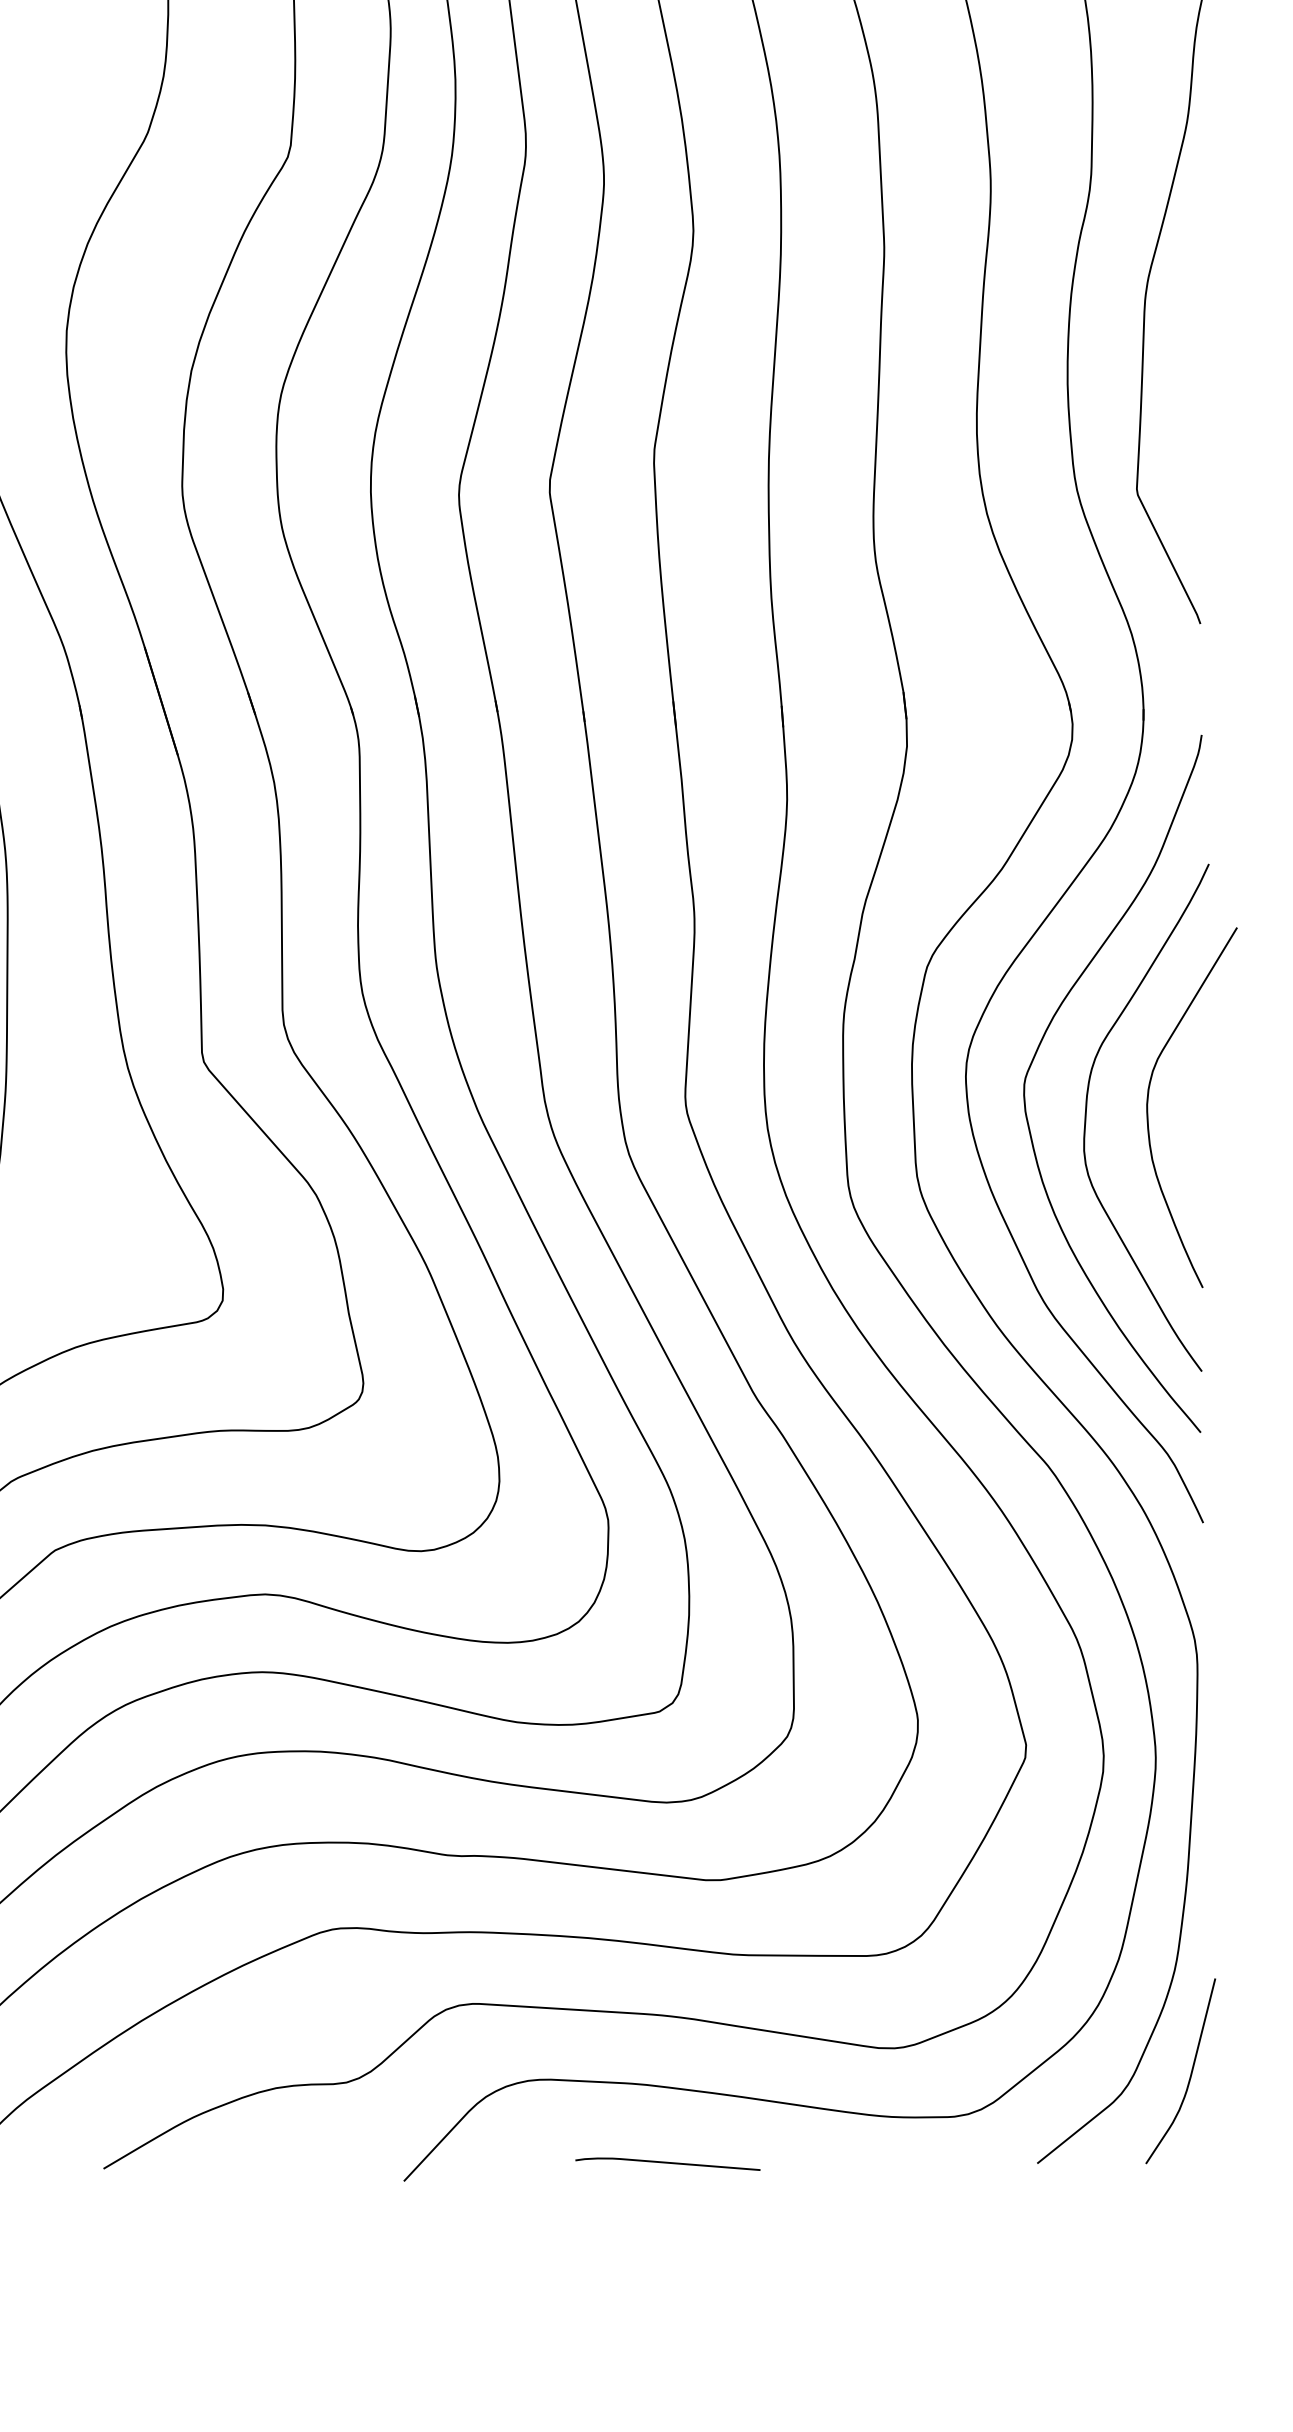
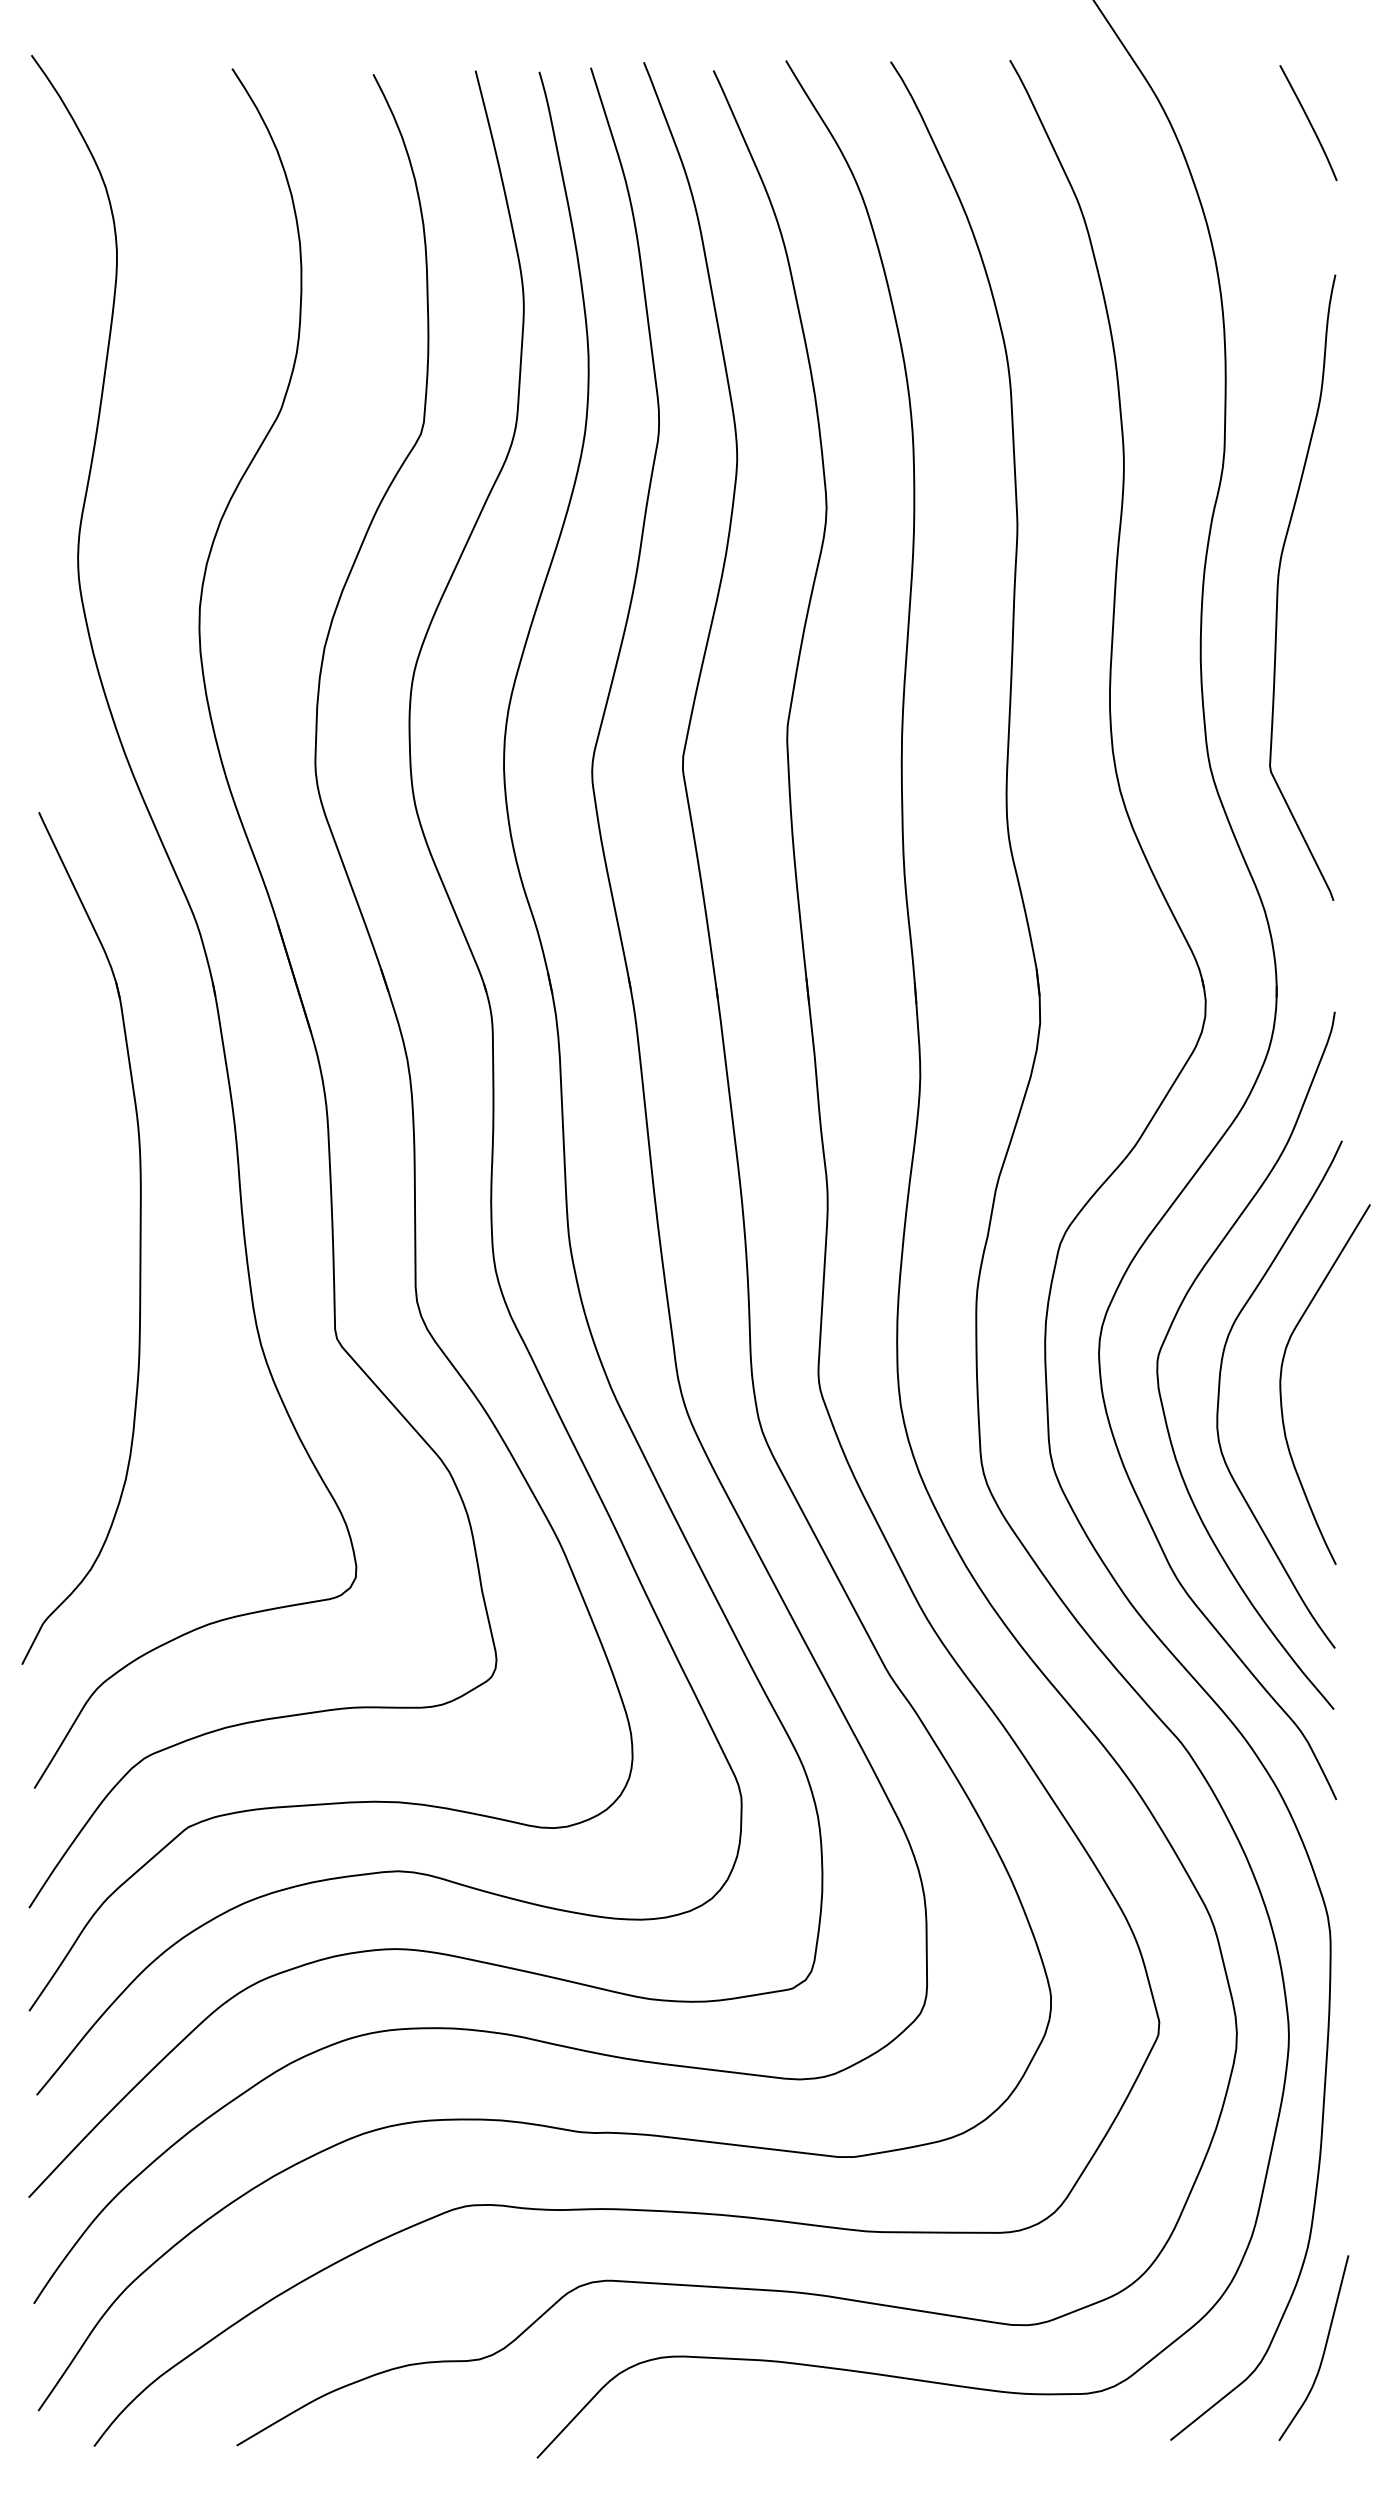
curve: (667, 2163) -> (800, 2440), removed

